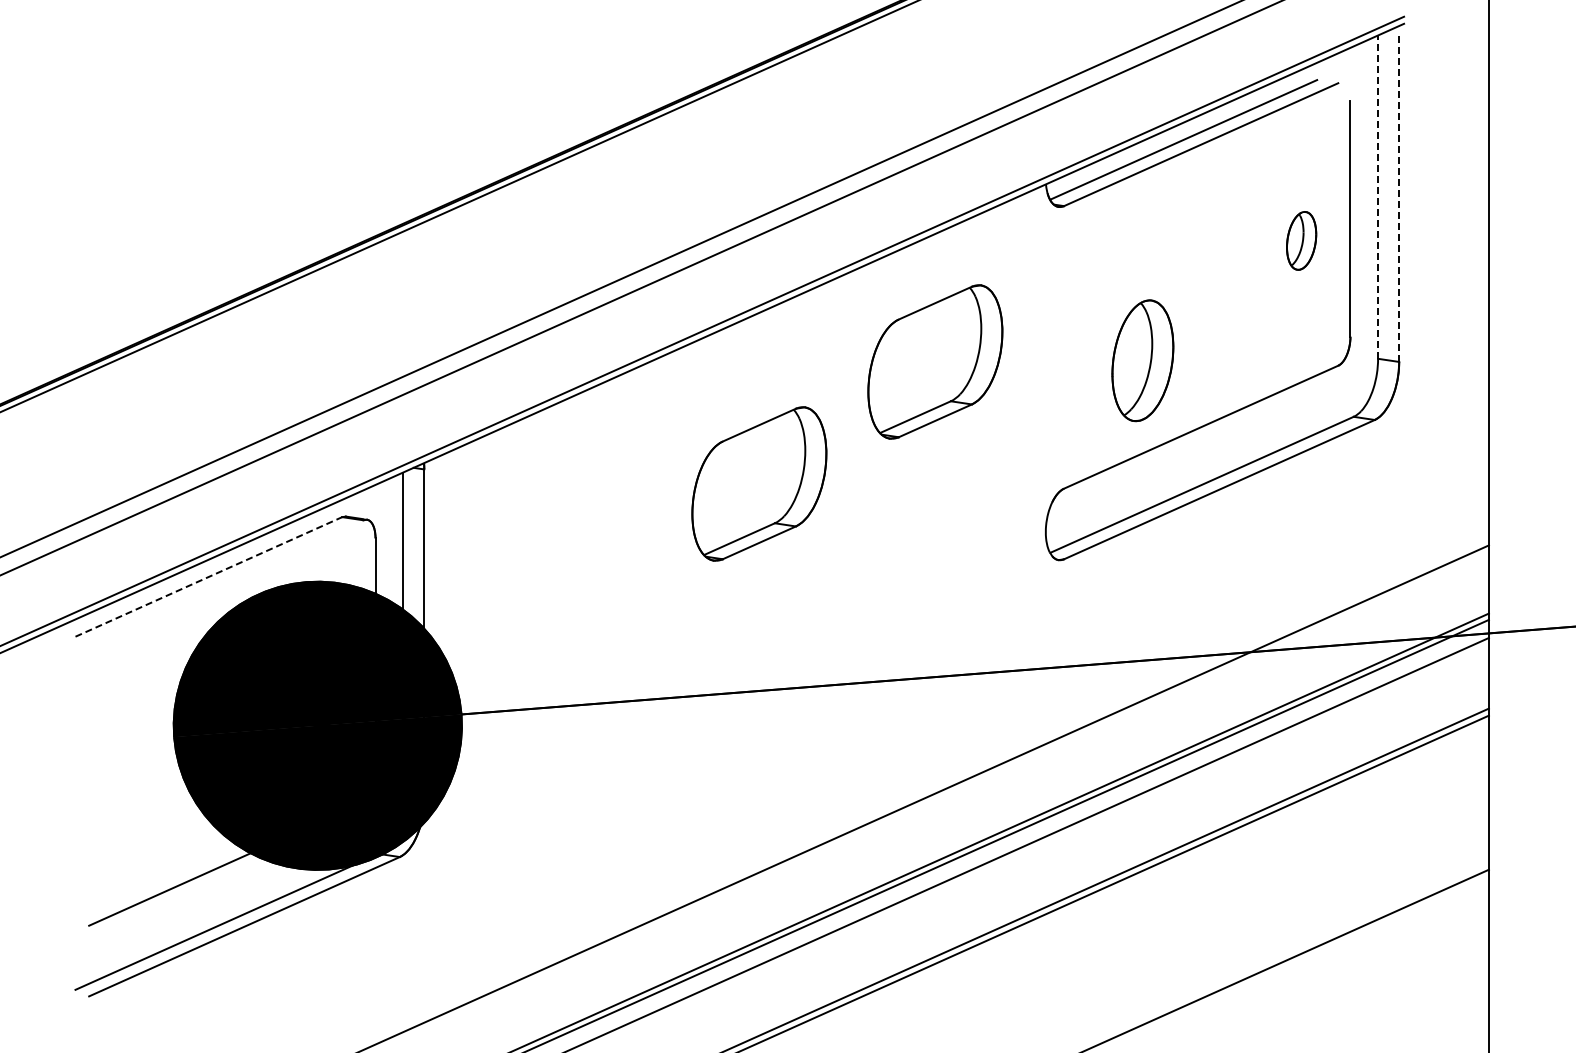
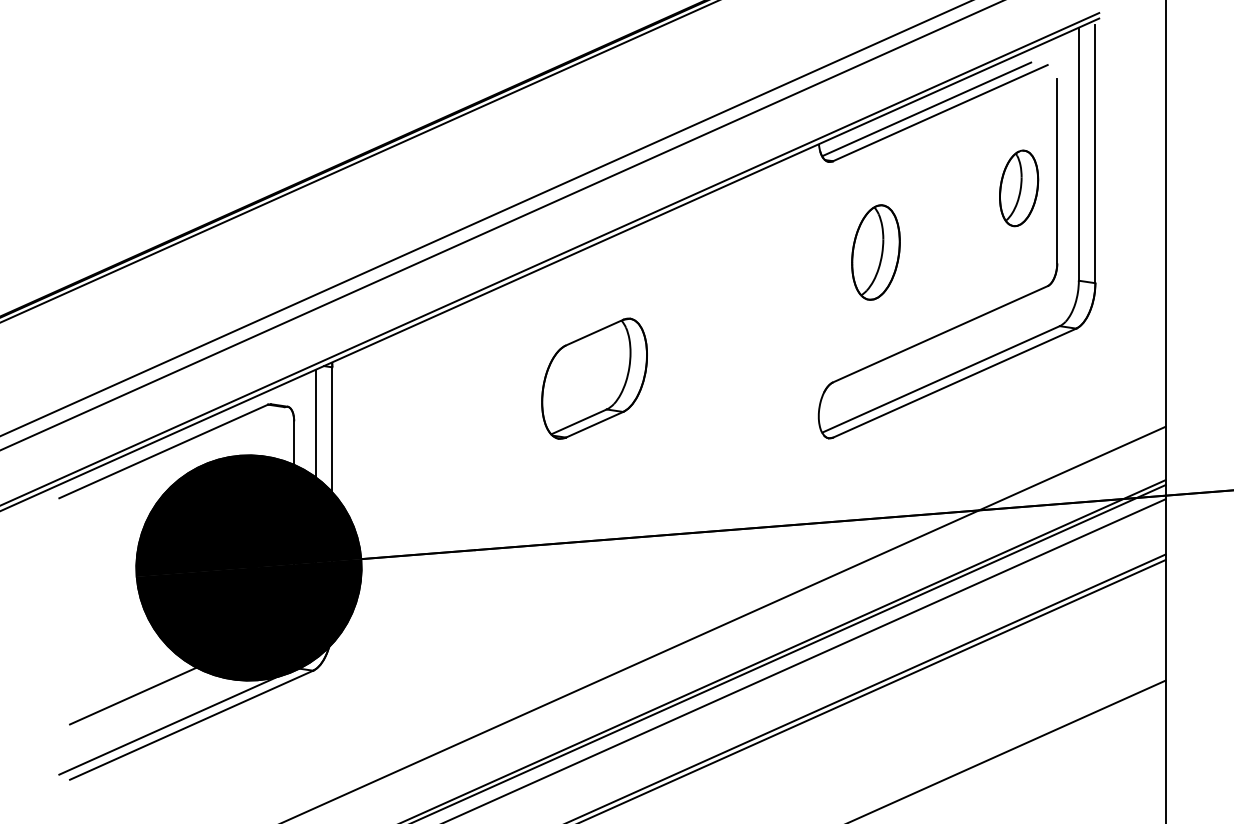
line: (1378, 197) -> (1079, 154), dashed -> solid
line: (1399, 197) -> (1095, 154), dashed -> solid
part: (1301, 240) -> (1018, 188), size x1.67
part: (1142, 360) -> (875, 252), moved
part: (935, 361) -> (732, 282), removed
line: (209, 576) -> (164, 451), dashed -> solid

